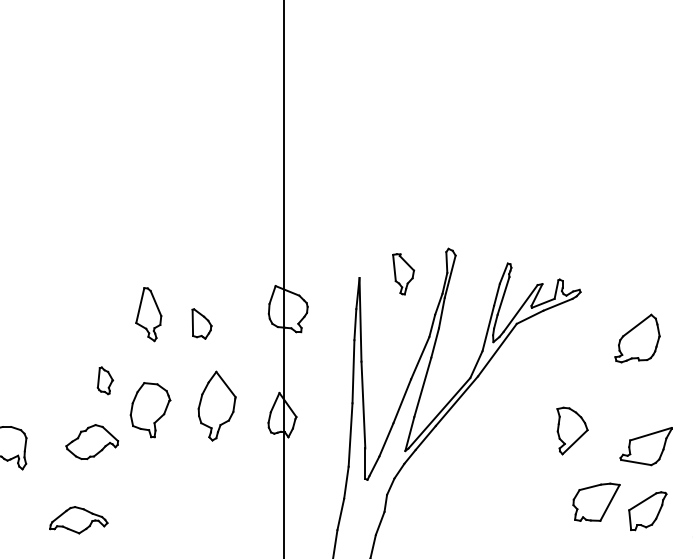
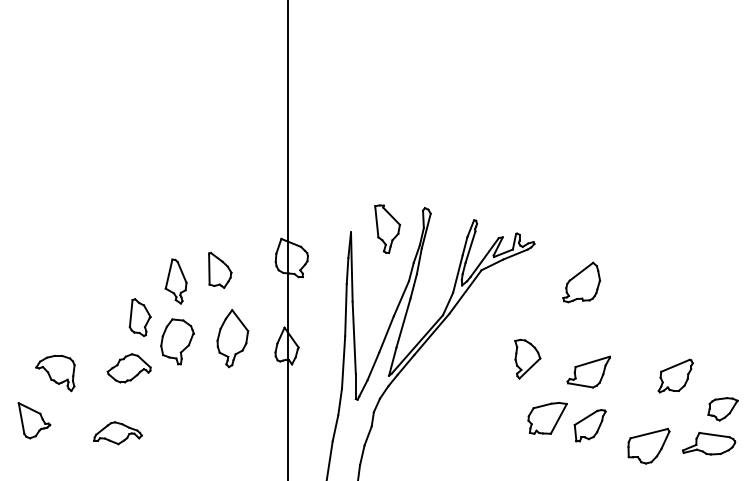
part: (403, 273) -> (387, 228), size x1.43
part: (148, 314) -> (175, 281), moved
part: (202, 324) -> (220, 270), size x1.43
part: (104, 380) -> (139, 317), size x1.67

